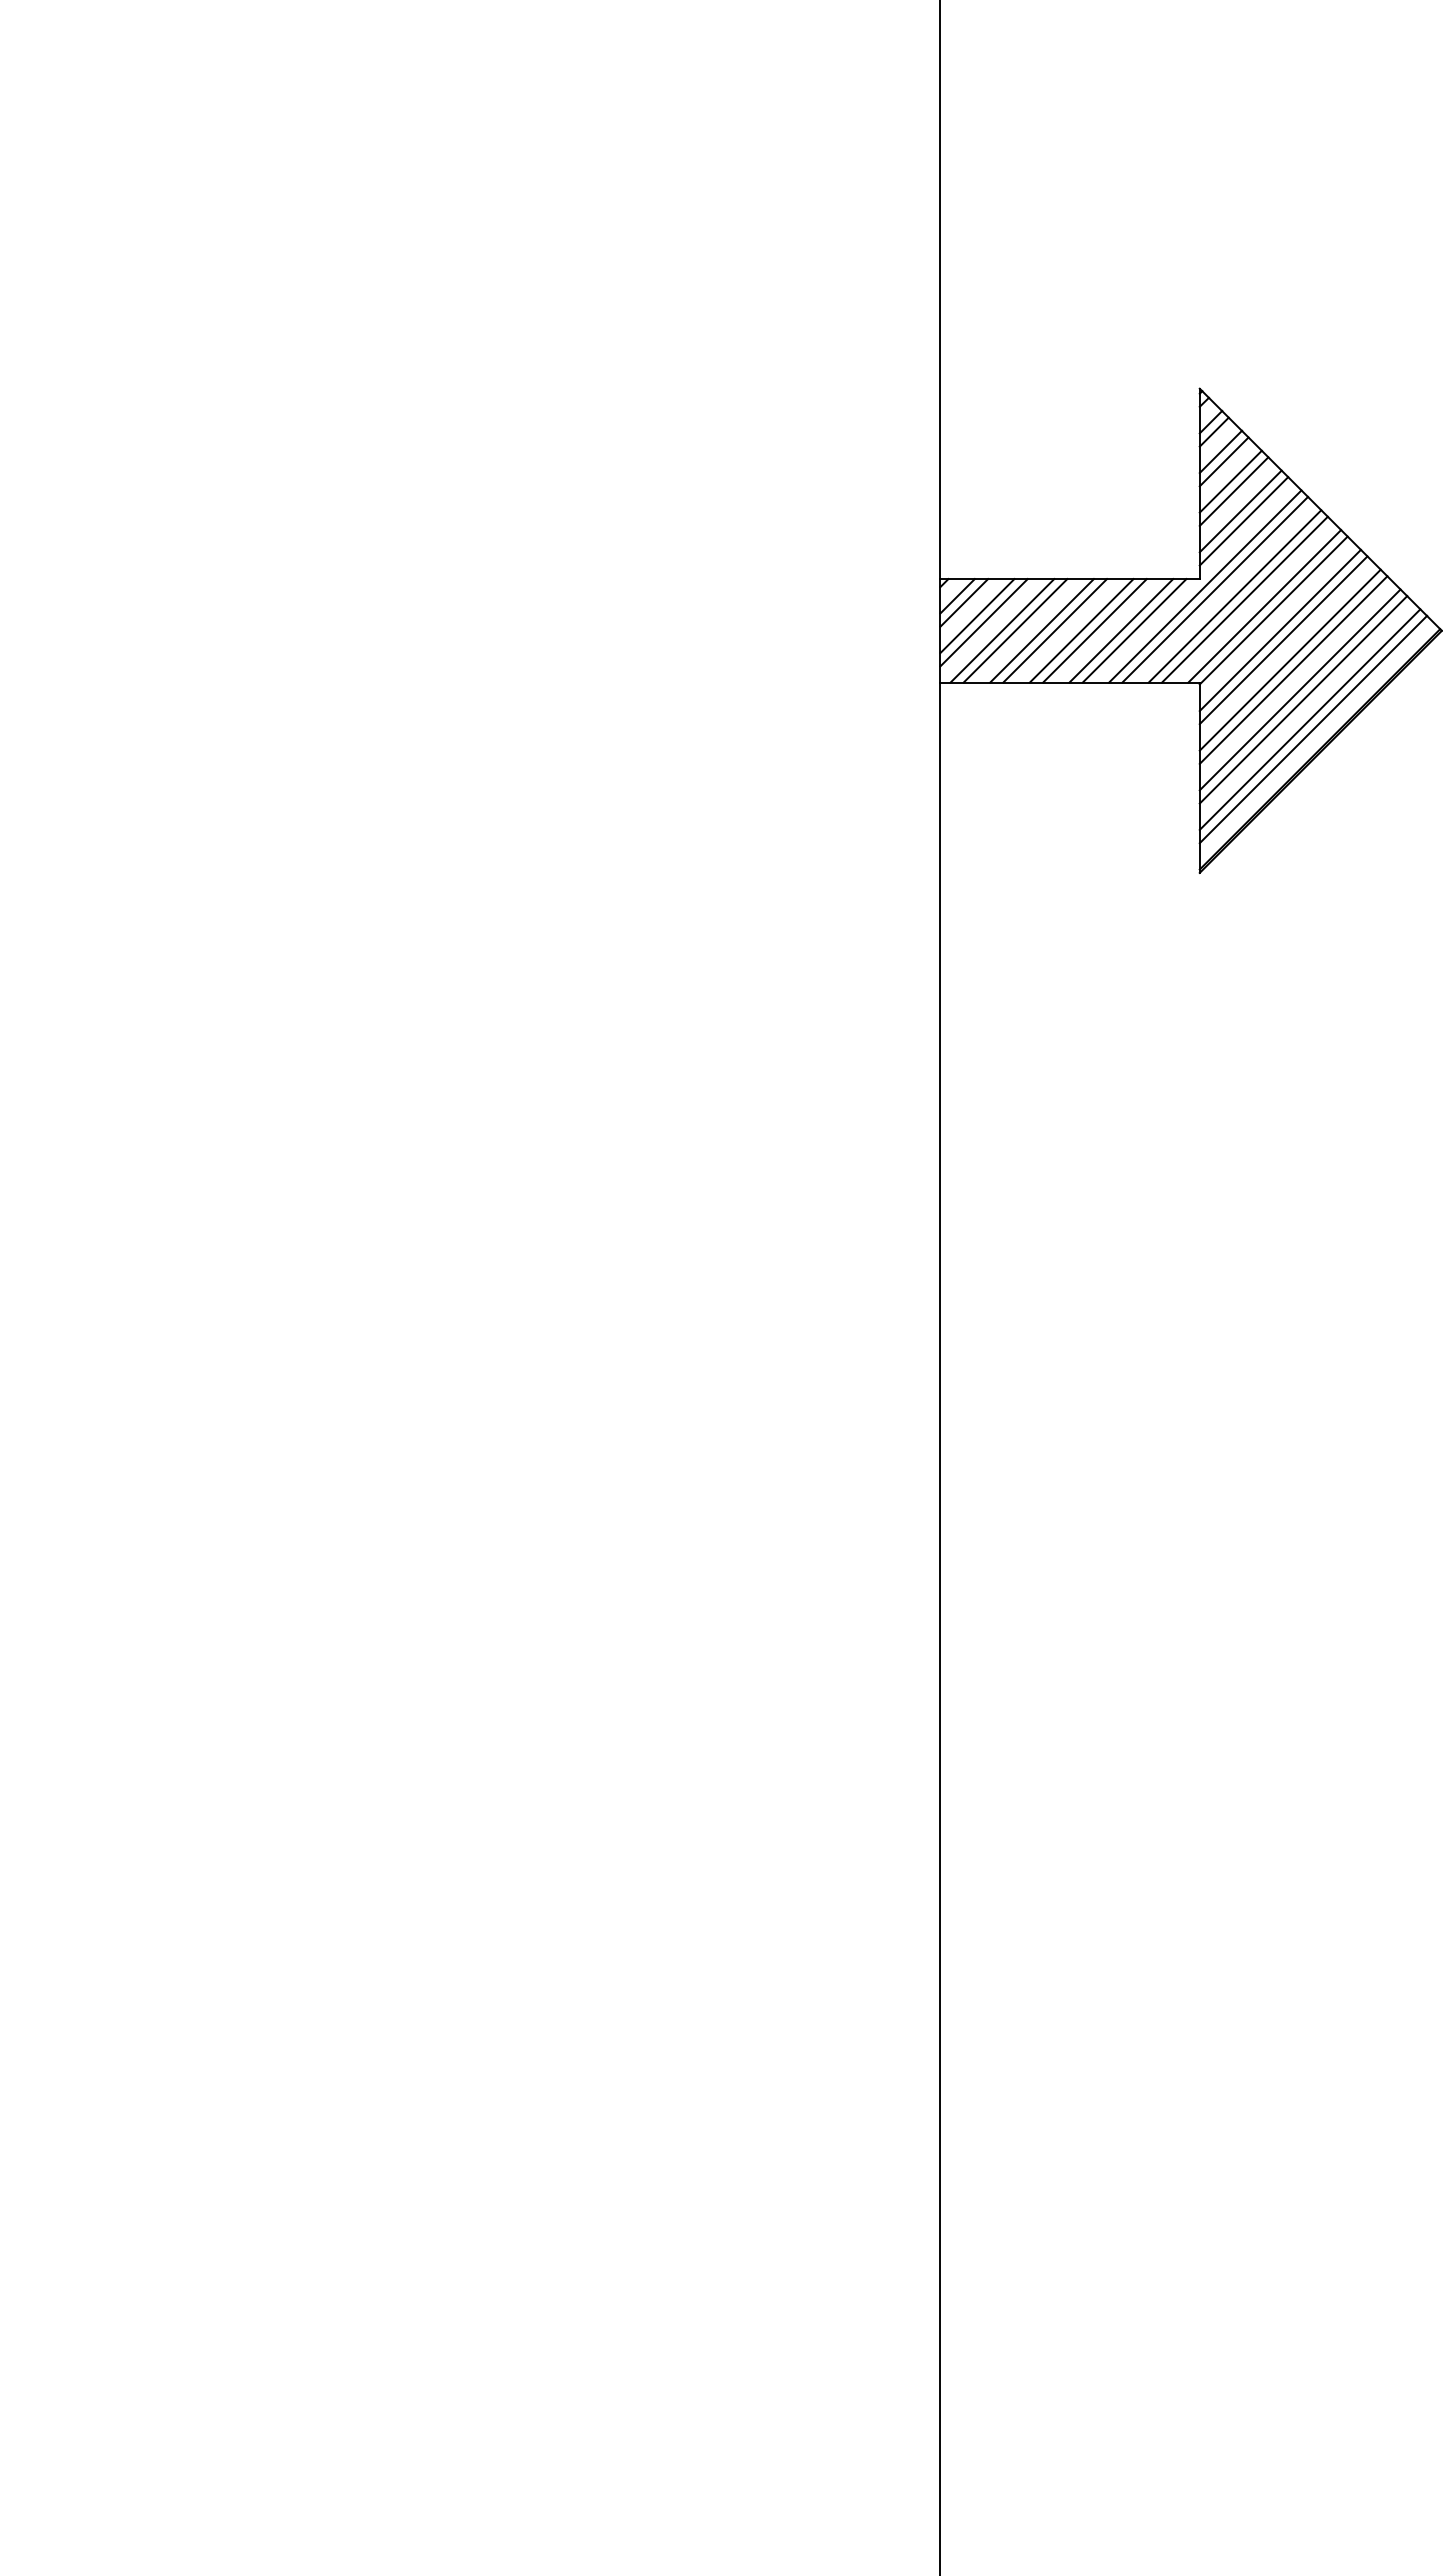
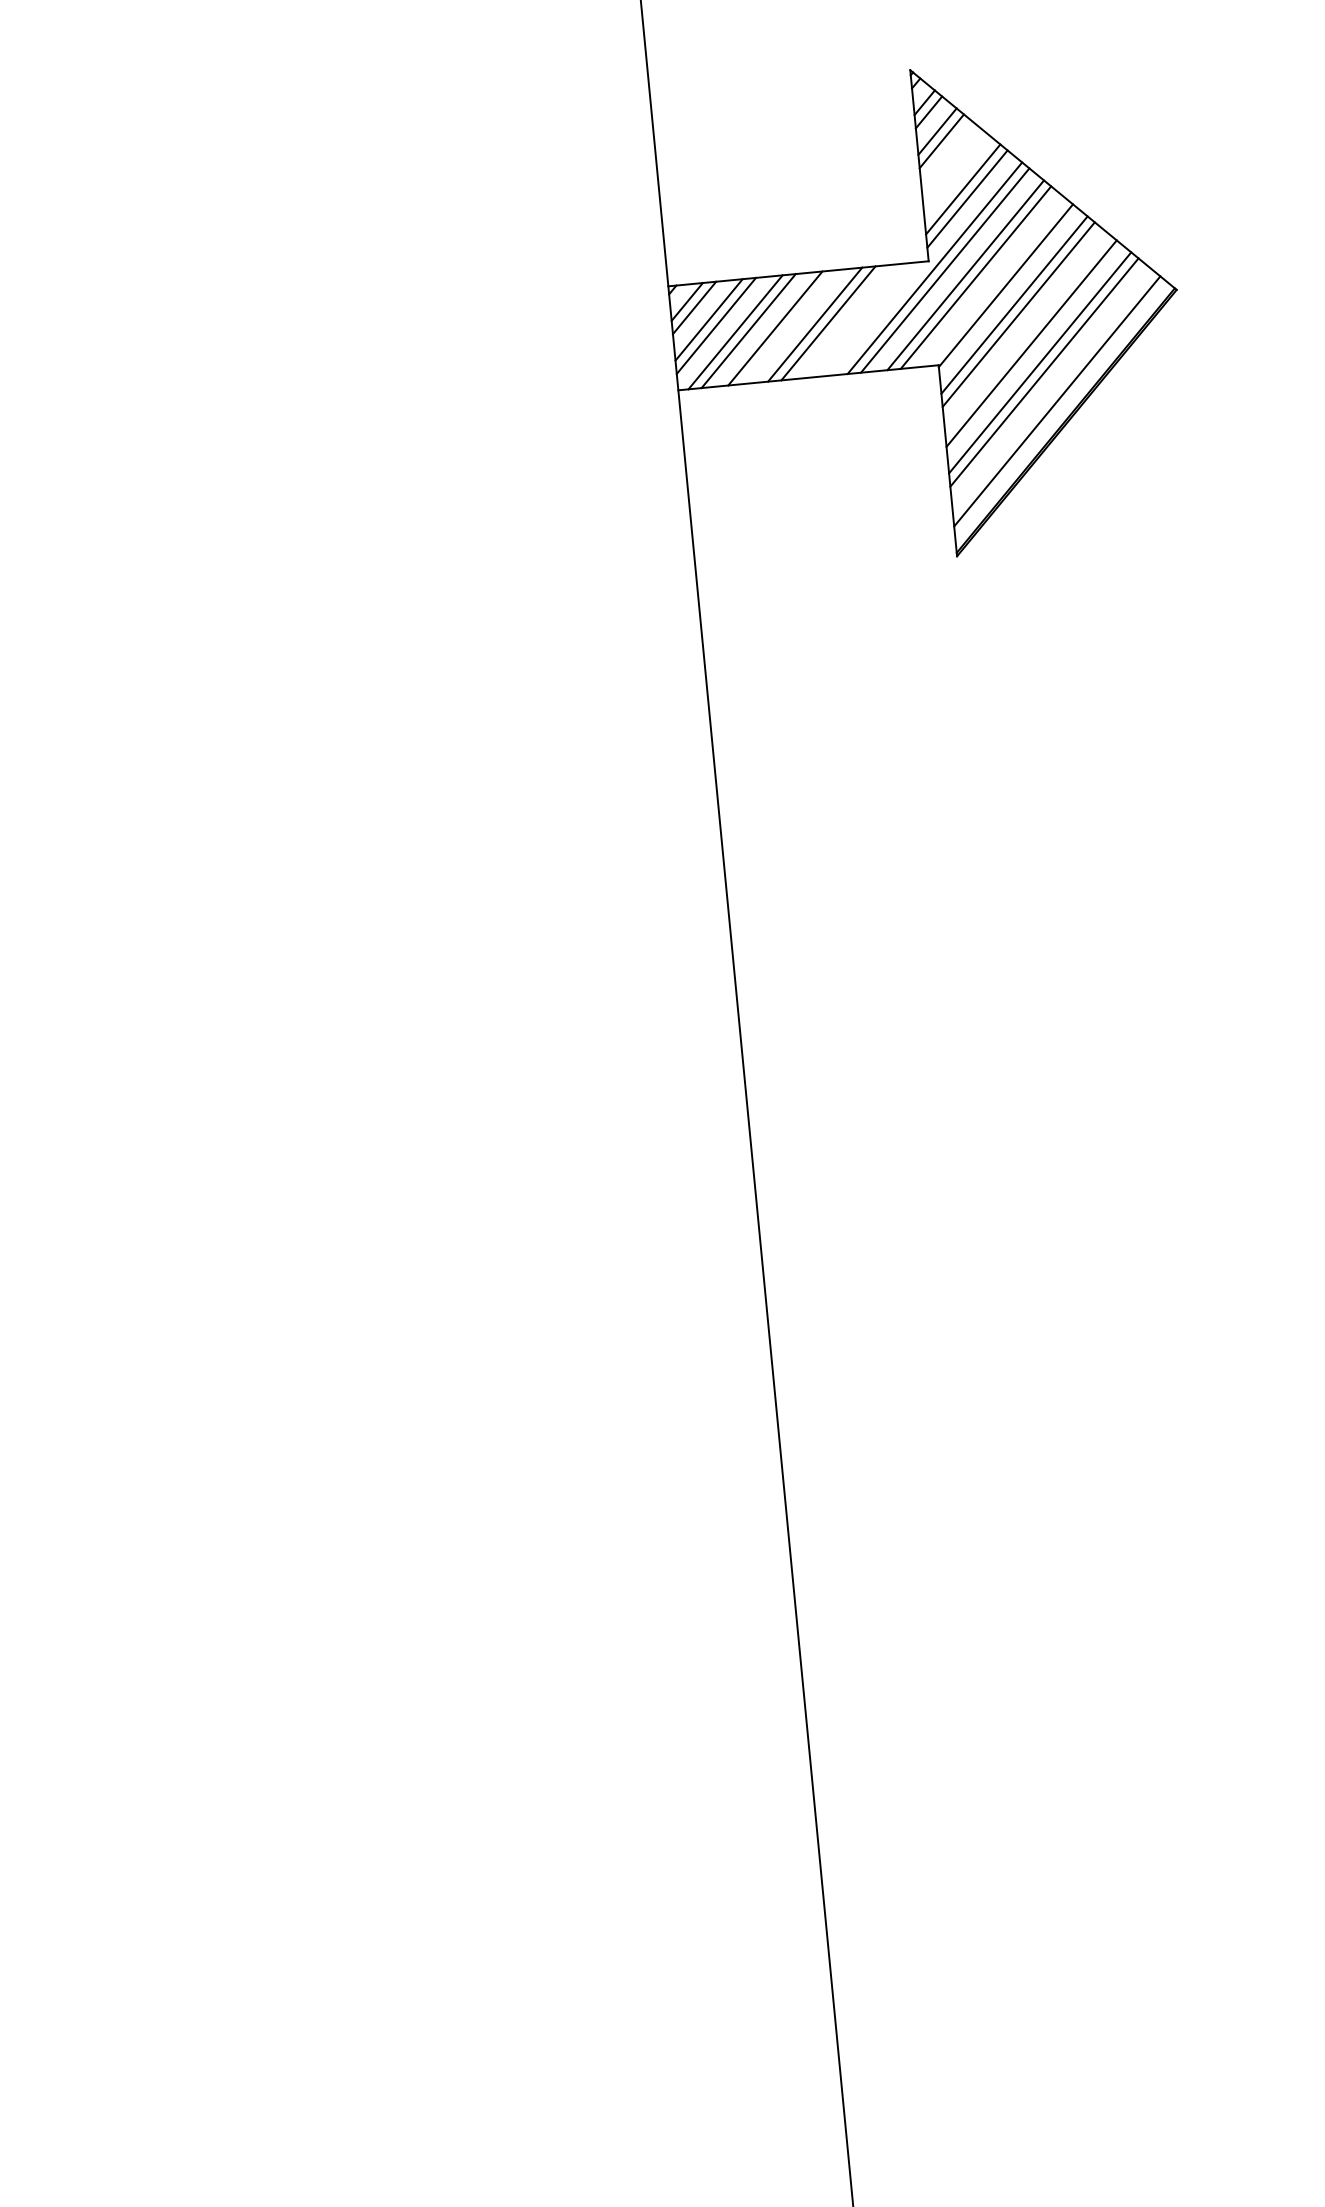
line: (1230, 481) -> (950, 160), removed
line: (1233, 491) -> (954, 170), removed
line: (1264, 606) -> (996, 282), removed
line: (1055, 630) -> (788, 326), removed
line: (1121, 630) -> (855, 320), removed
line: (1134, 630) -> (868, 319), removed
line: (1289, 659) -> (1026, 333), removed
line: (1309, 719) -> (1052, 391), removed

